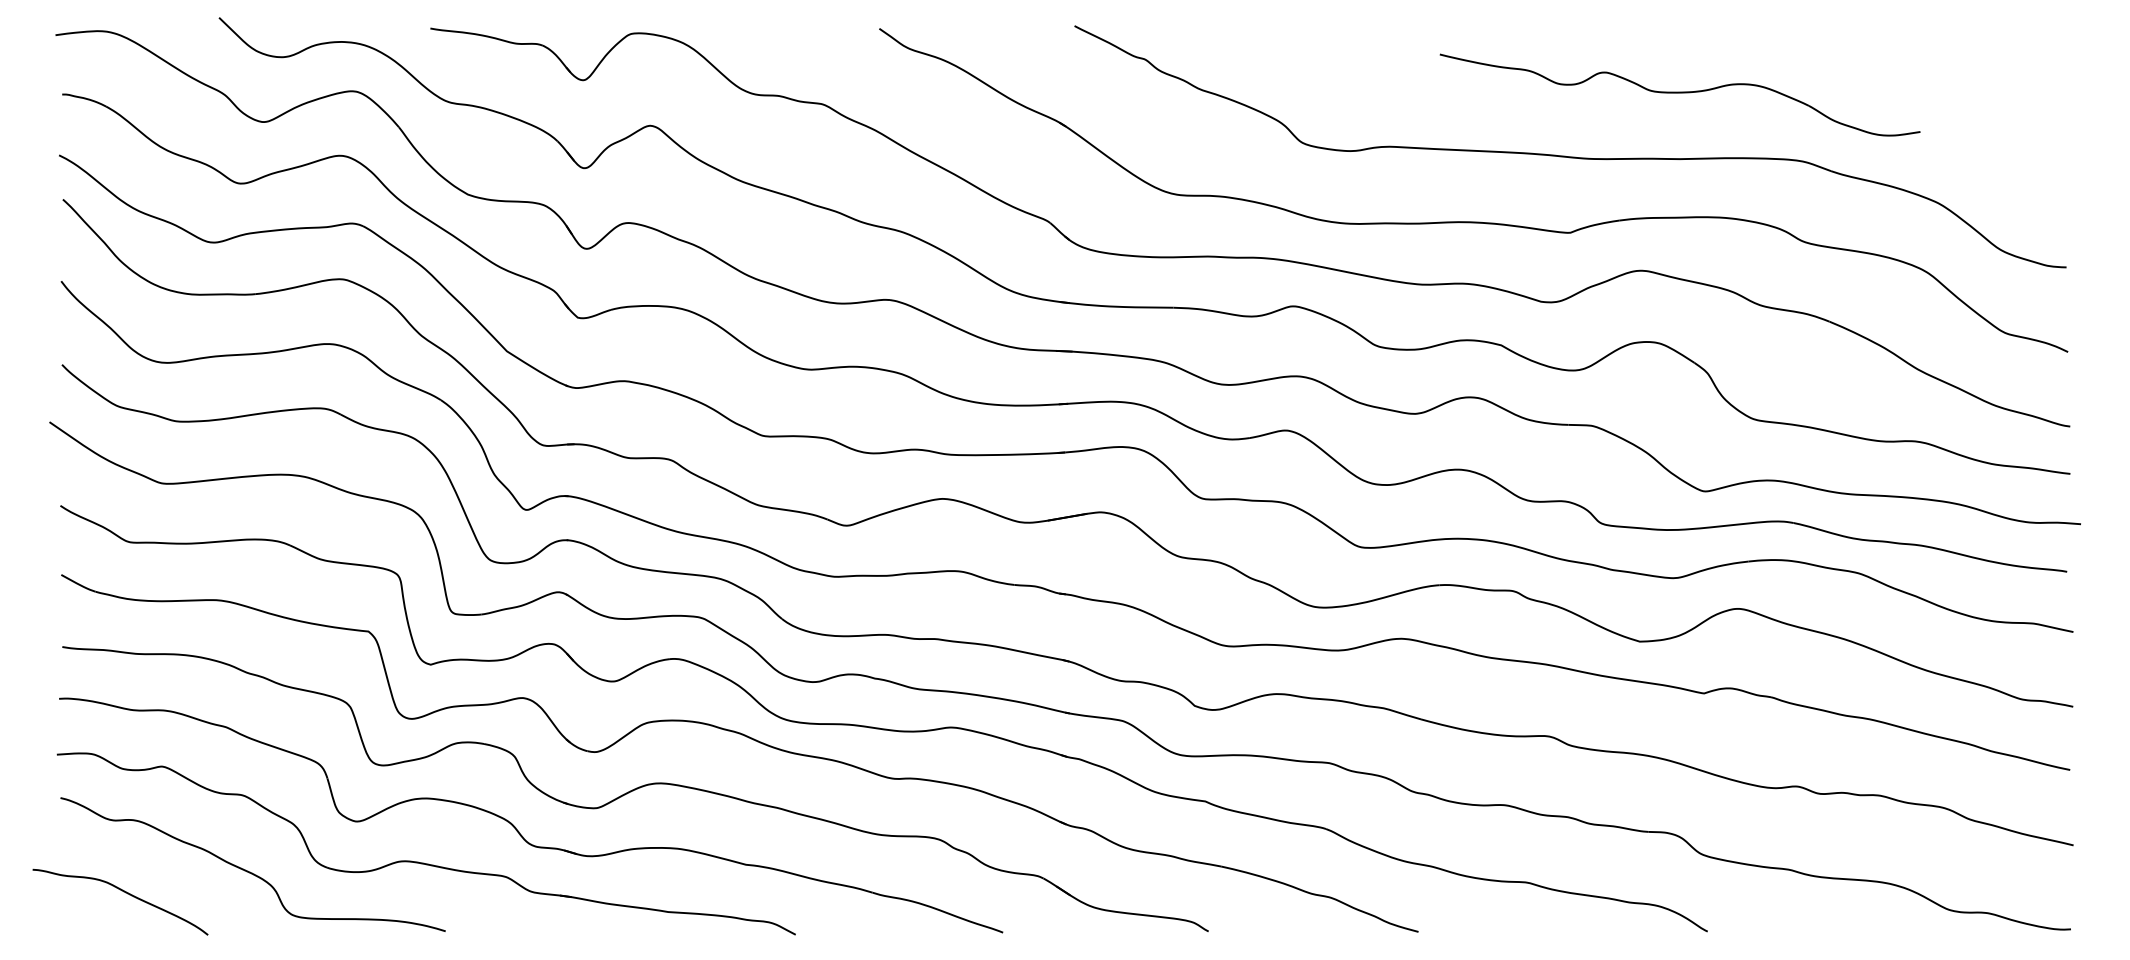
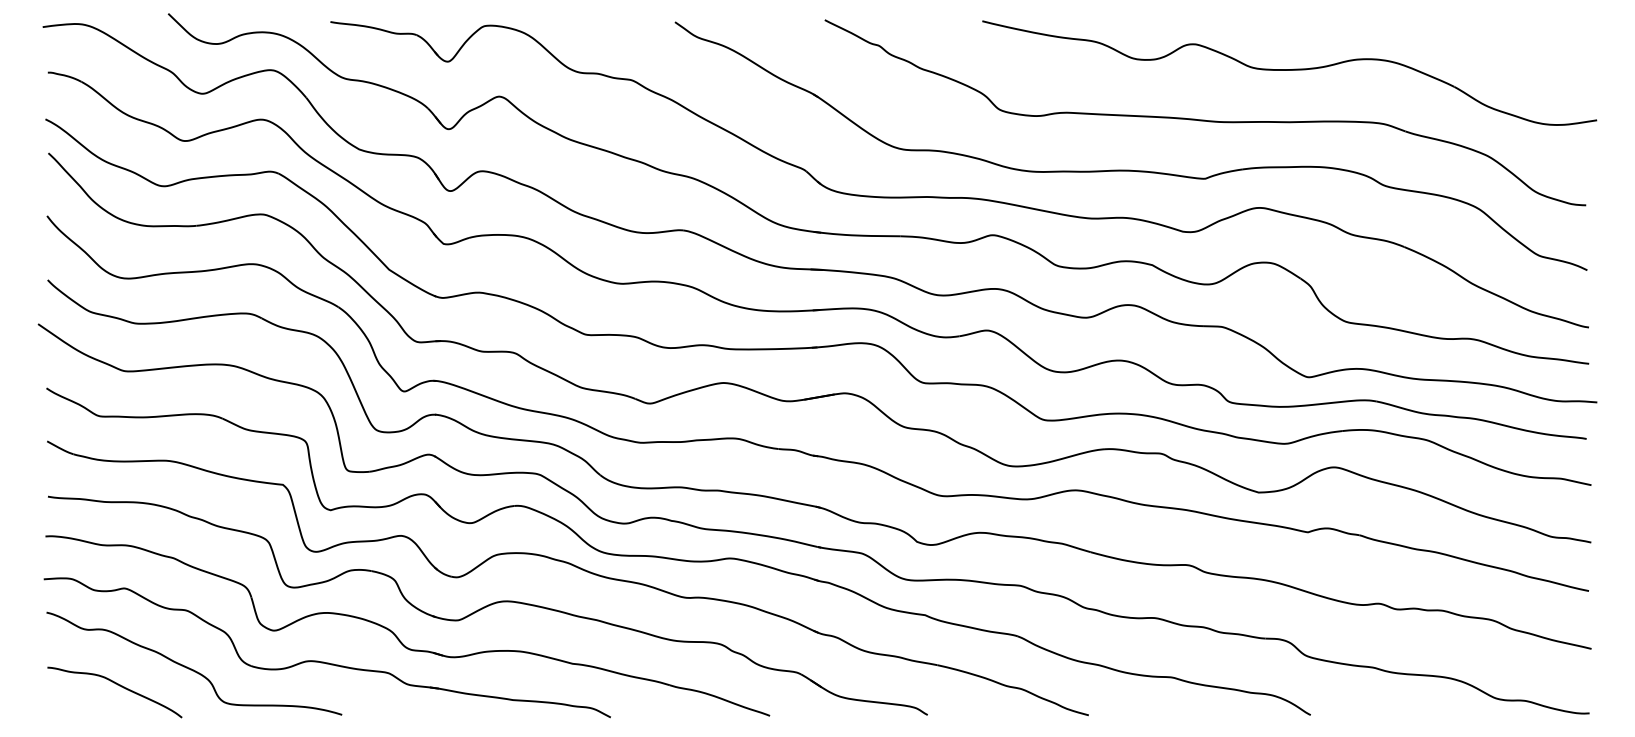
part: (1679, 94) -> (1289, 72), size x1.67
curve: (125, 893) -> (118, 685), moved

